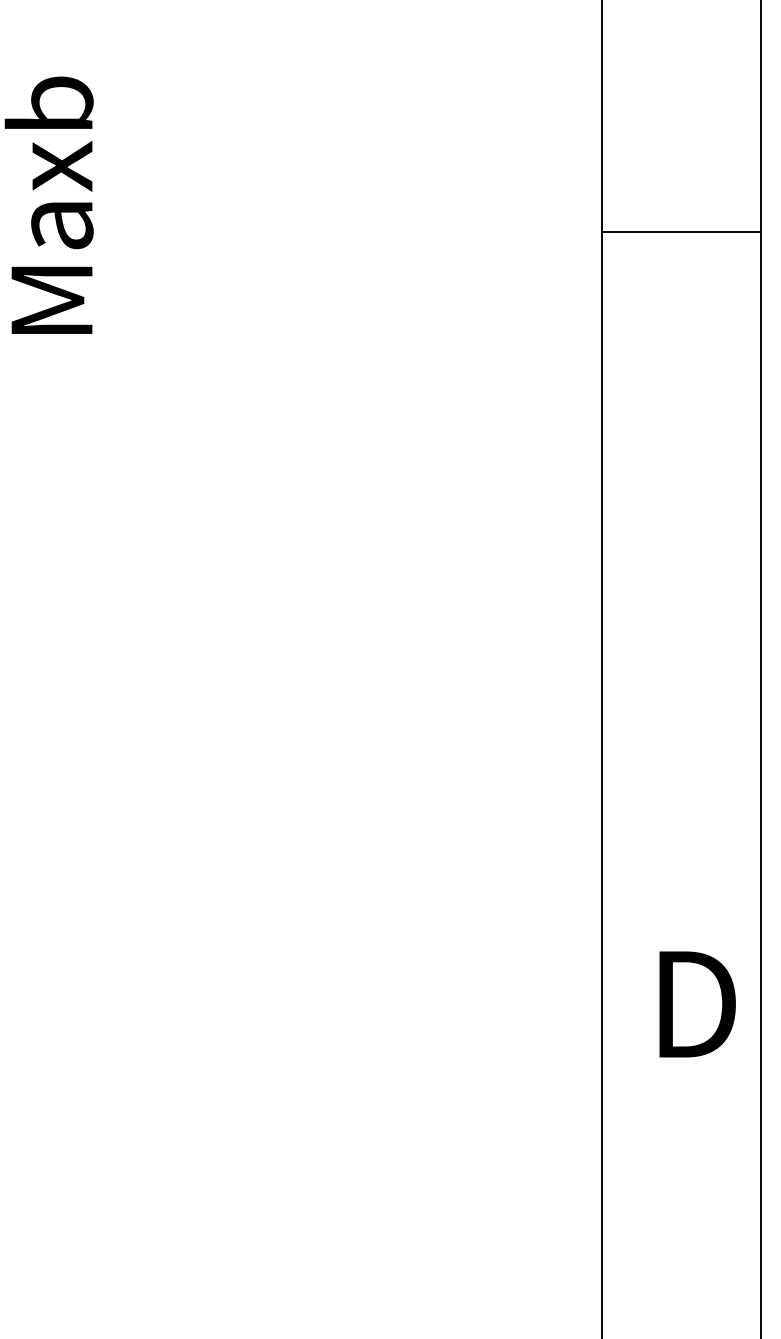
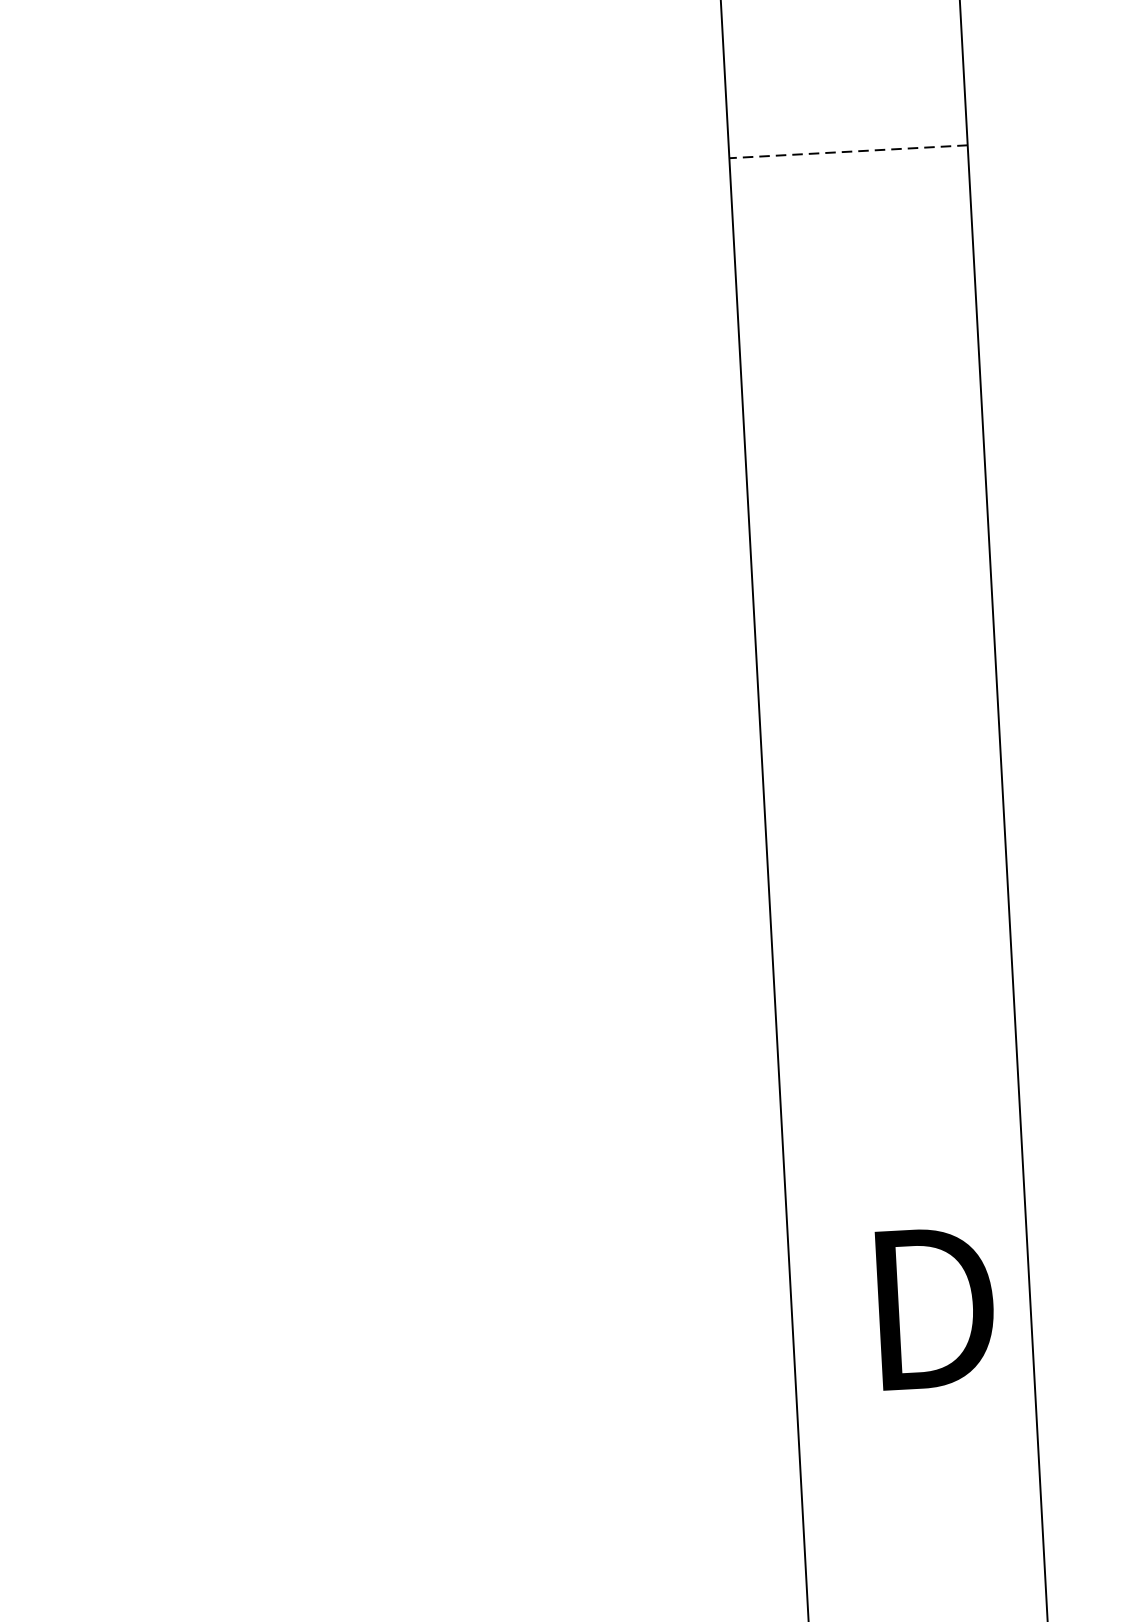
line: (680, 232) -> (847, 152), solid -> dashed

